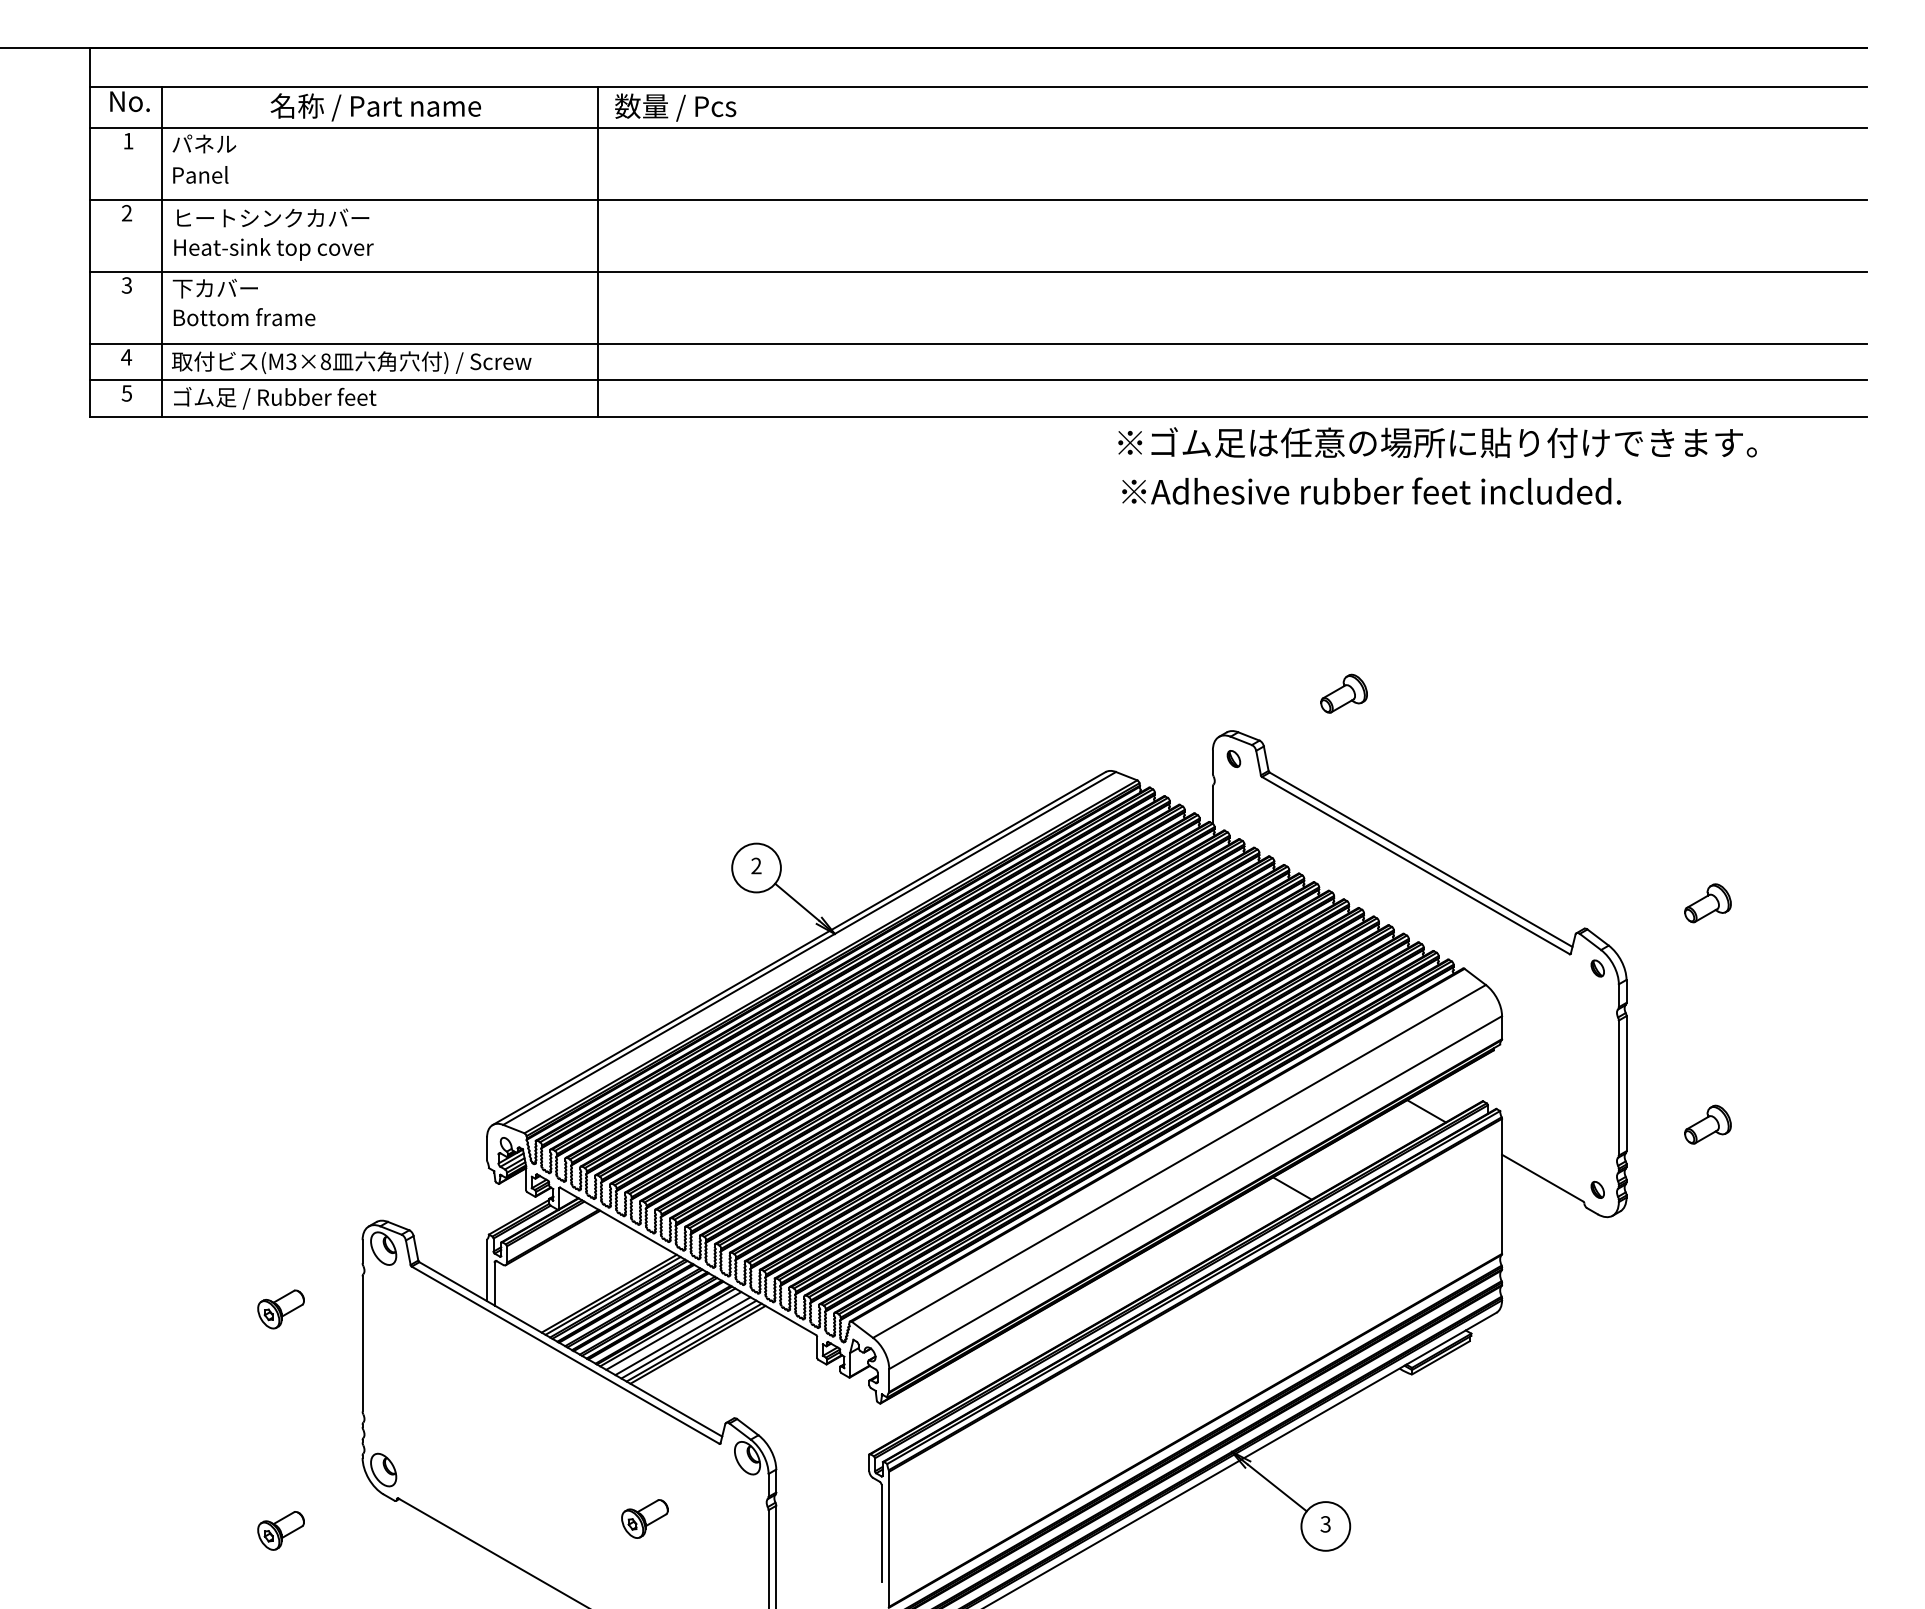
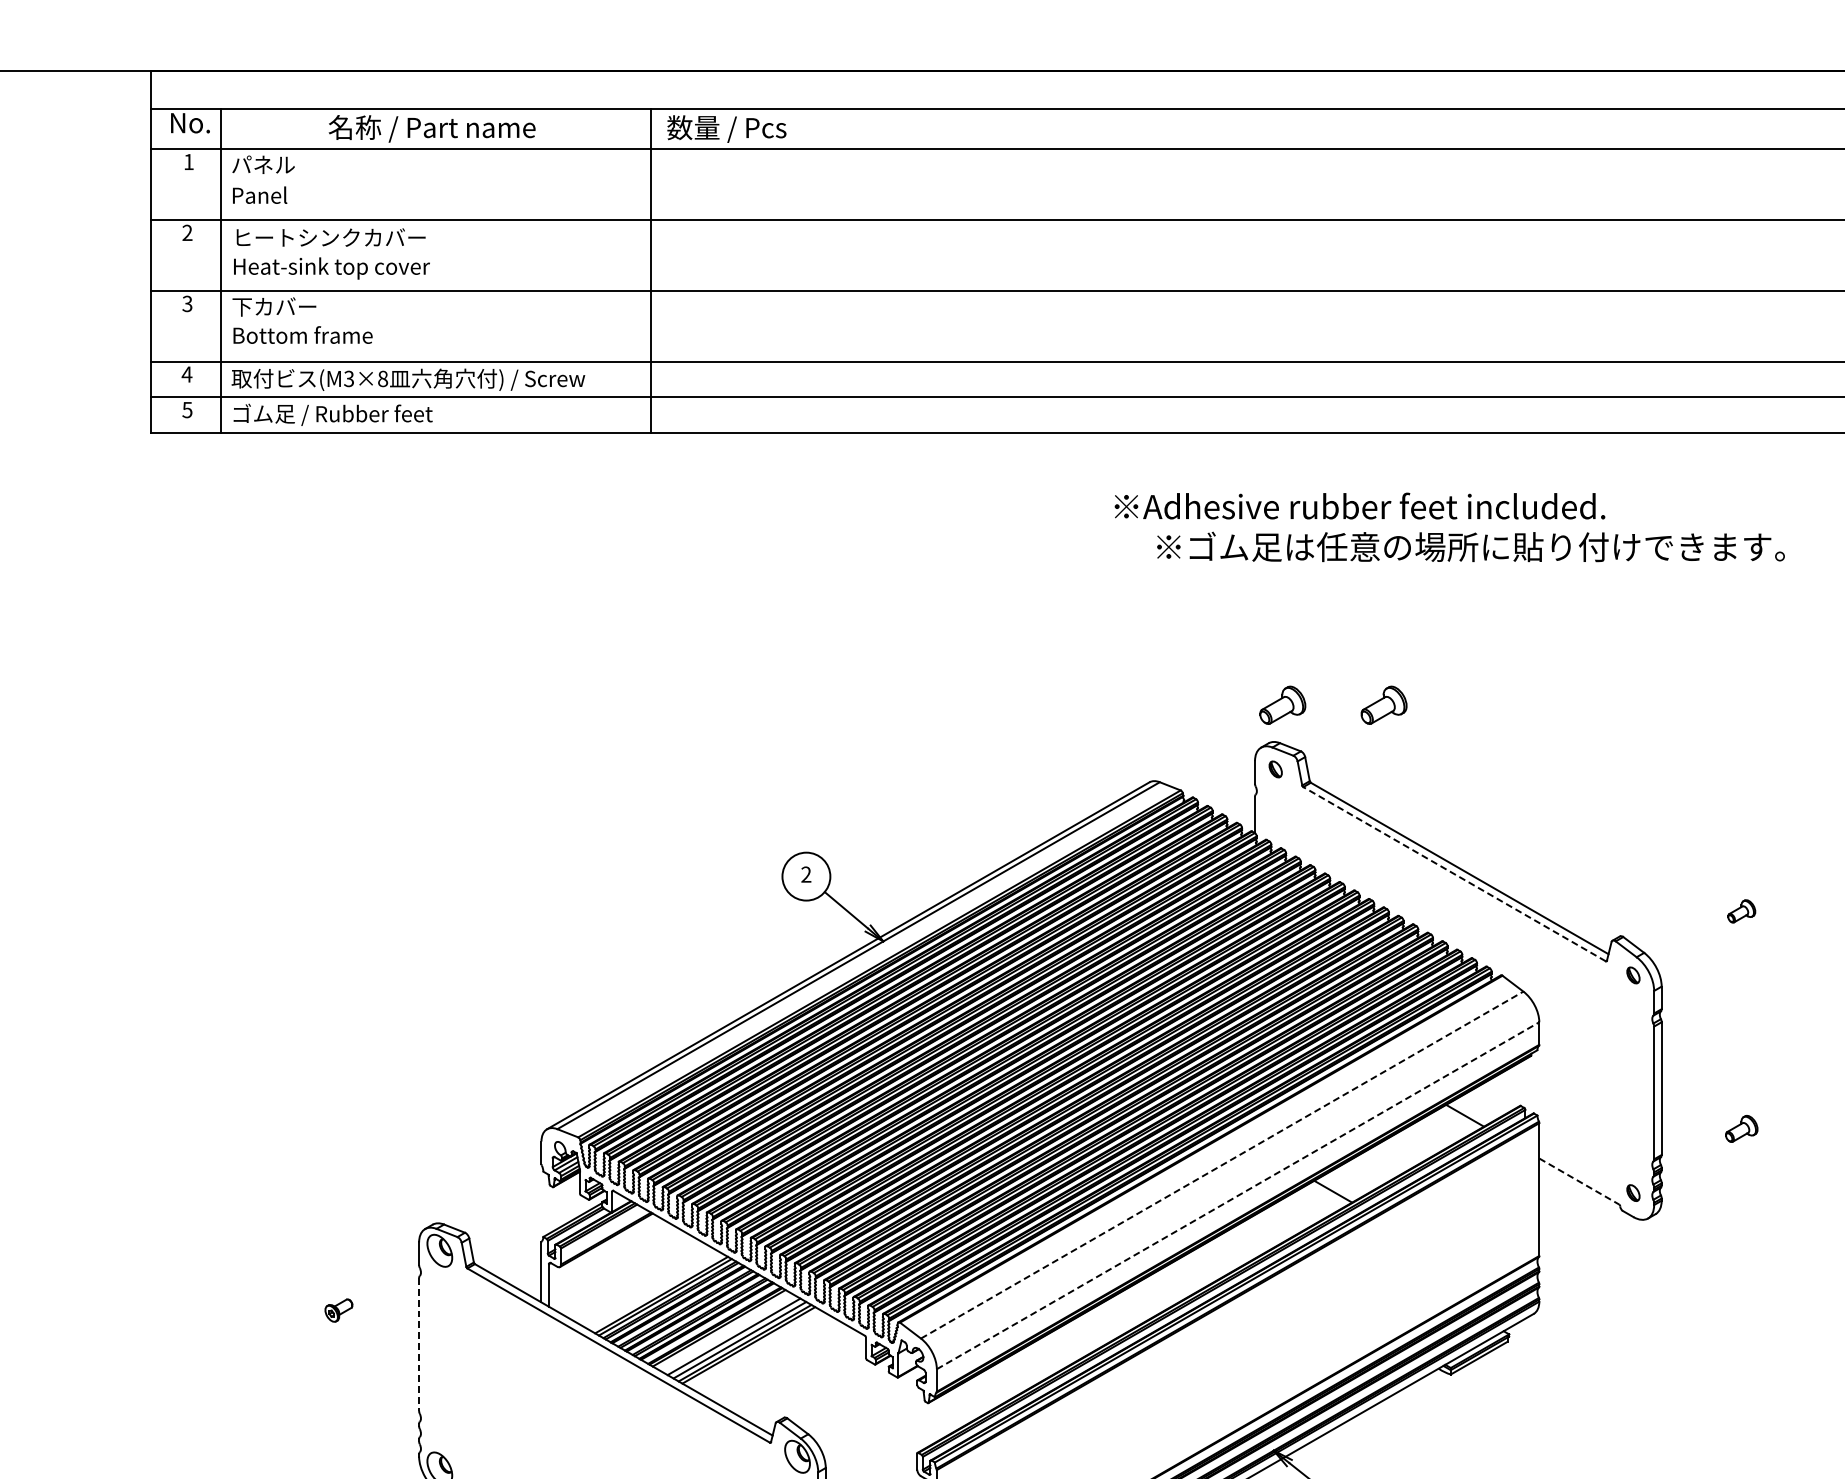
text: (1437, 442) -> (1470, 546), moved
text: (1371, 490) -> (1359, 505), moved
part: (1240, 693) -> (1282, 705), added
line: (1415, 865) -> (1454, 874), solid -> dashed
part: (1707, 903) -> (1741, 911), size x0.6
part: (1707, 1124) -> (1741, 1128), size x0.7
line: (1179, 1161) -> (1222, 1165), solid -> dashed
line: (1542, 1178) -> (1579, 1181), solid -> dashed
line: (1195, 1192) -> (1237, 1195), solid -> dashed
part: (280, 1309) -> (338, 1310), size x0.6
line: (673, 1330) -> (724, 1331), removed
line: (362, 1343) -> (419, 1344), solid -> dashed

